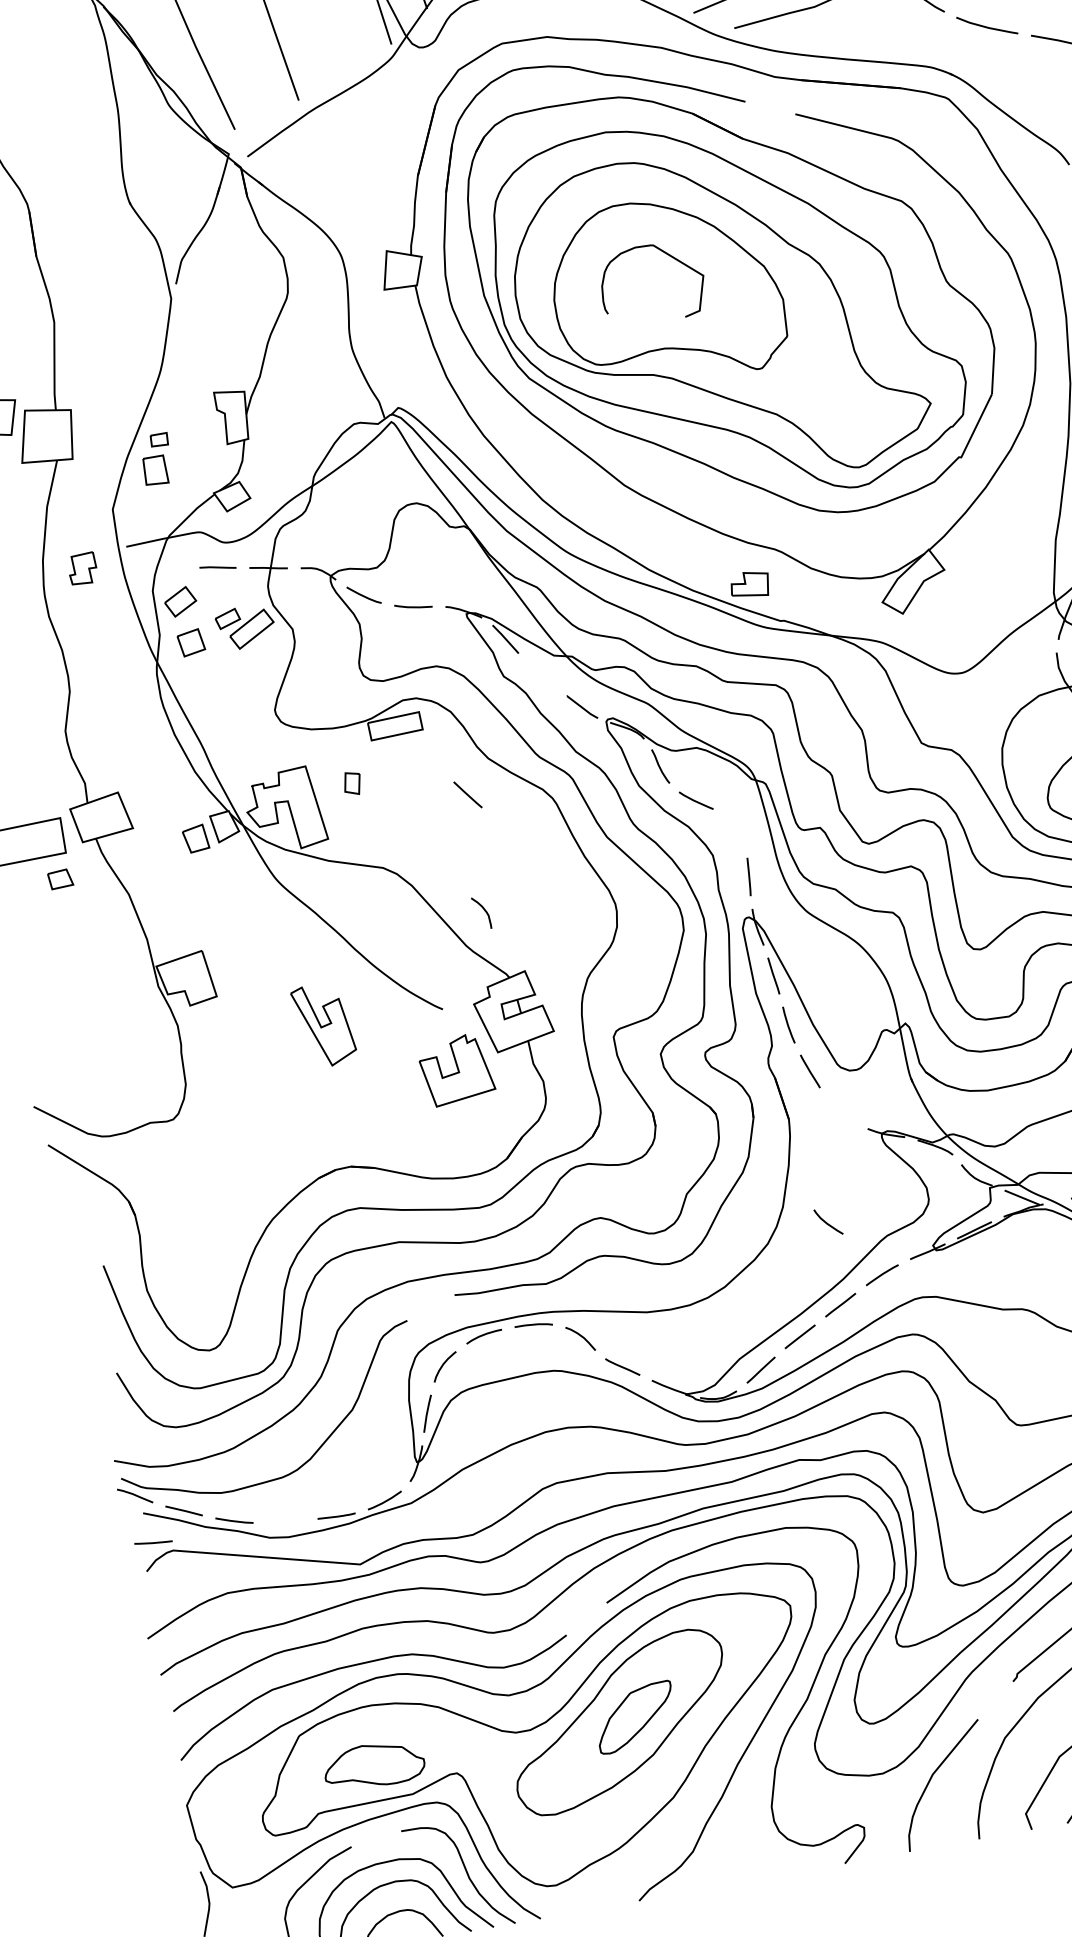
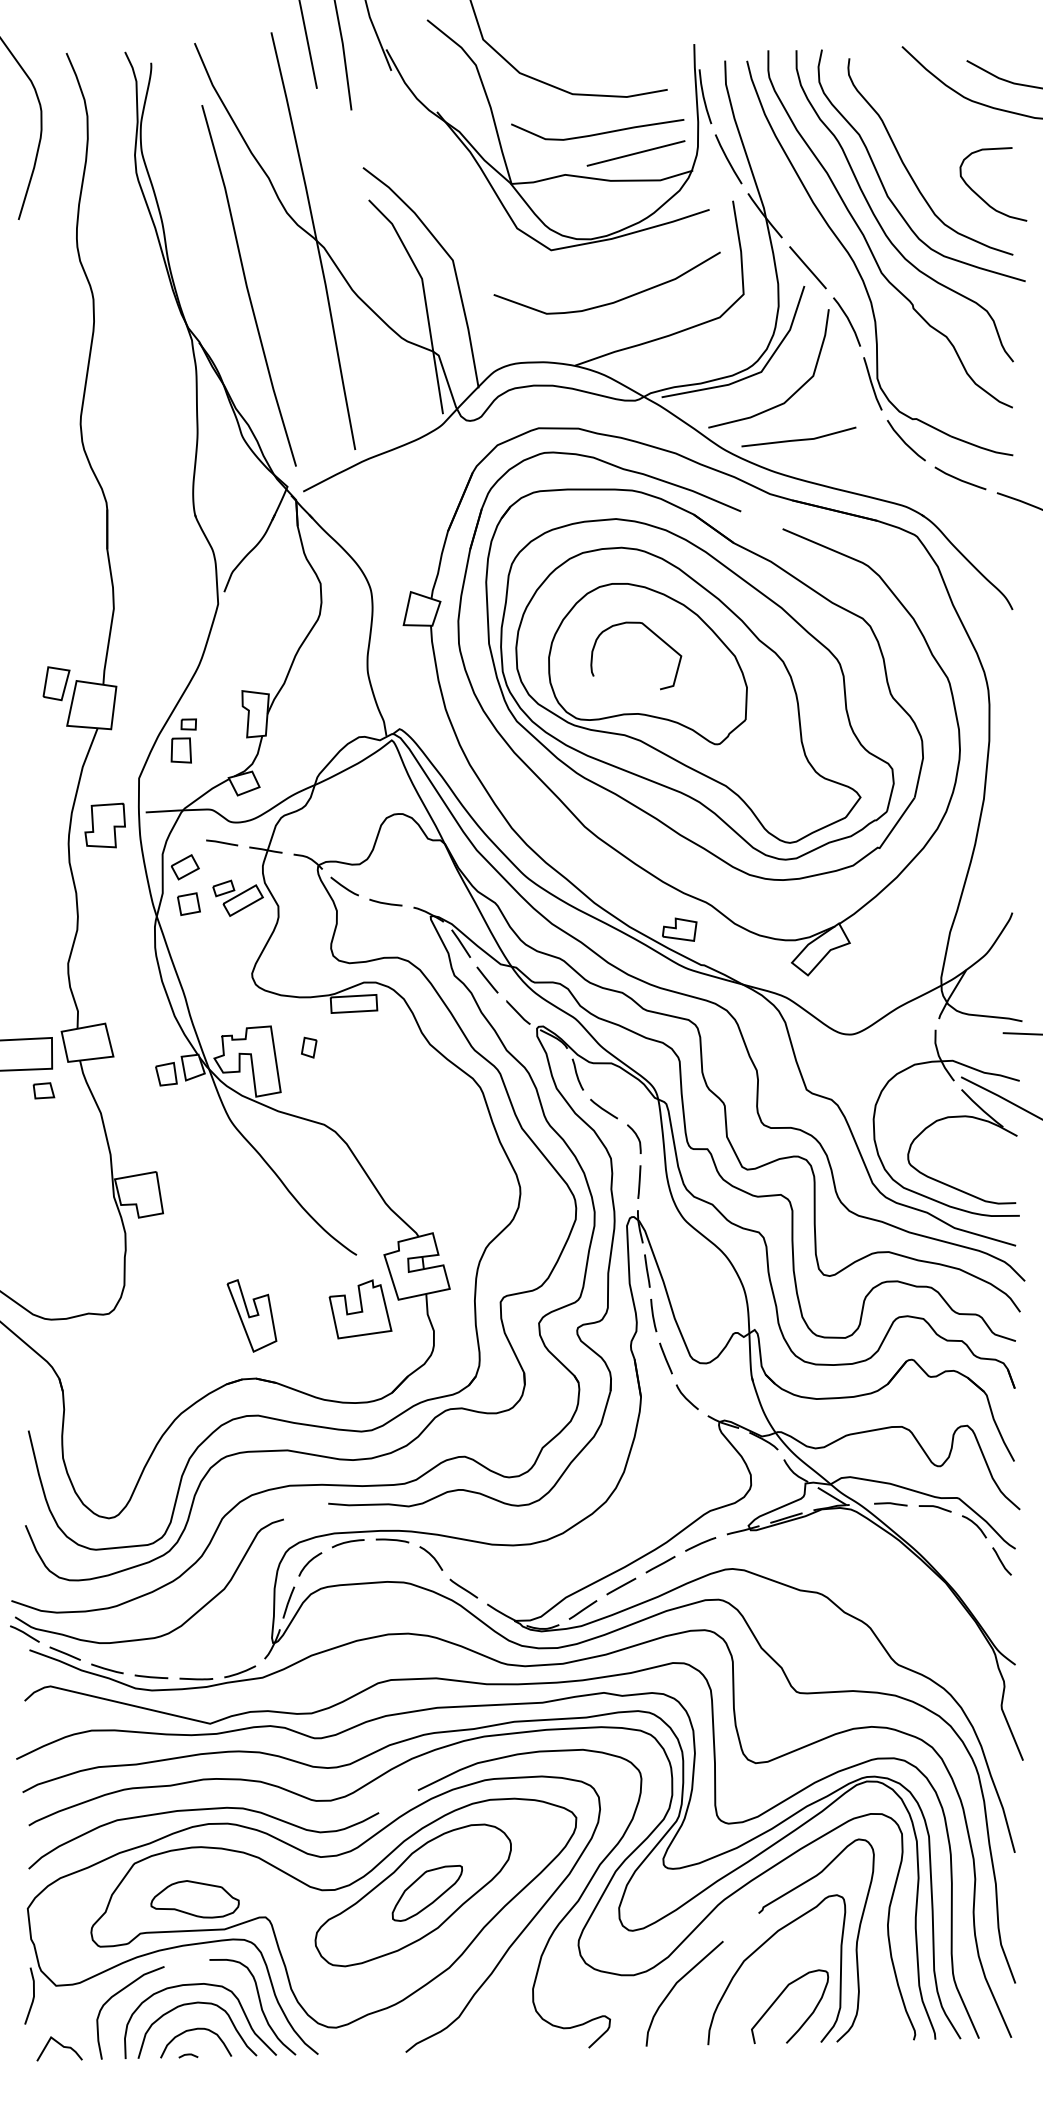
part: (82, 568) -> (104, 825), size x1.67
line: (467, 794) -> (487, 979), moved
curve: (483, 910) -> (636, 1137), moved
part: (323, 1025) -> (251, 1315), moved
curve: (826, 1221) -> (685, 1396), moved
line: (153, 1542) -> (151, 1676), moved

